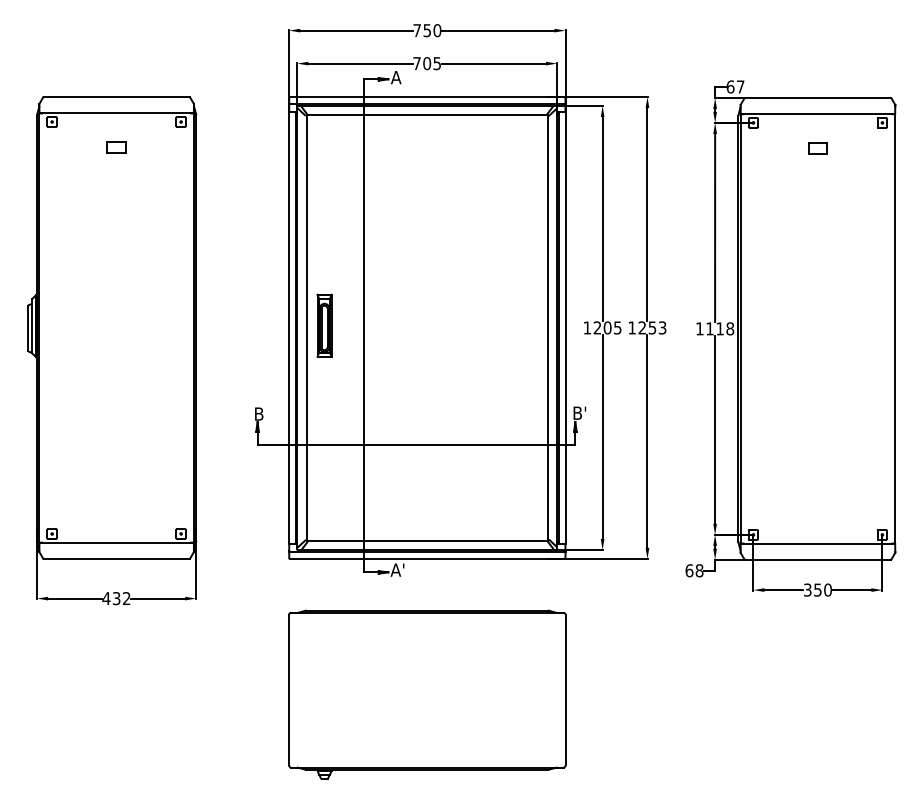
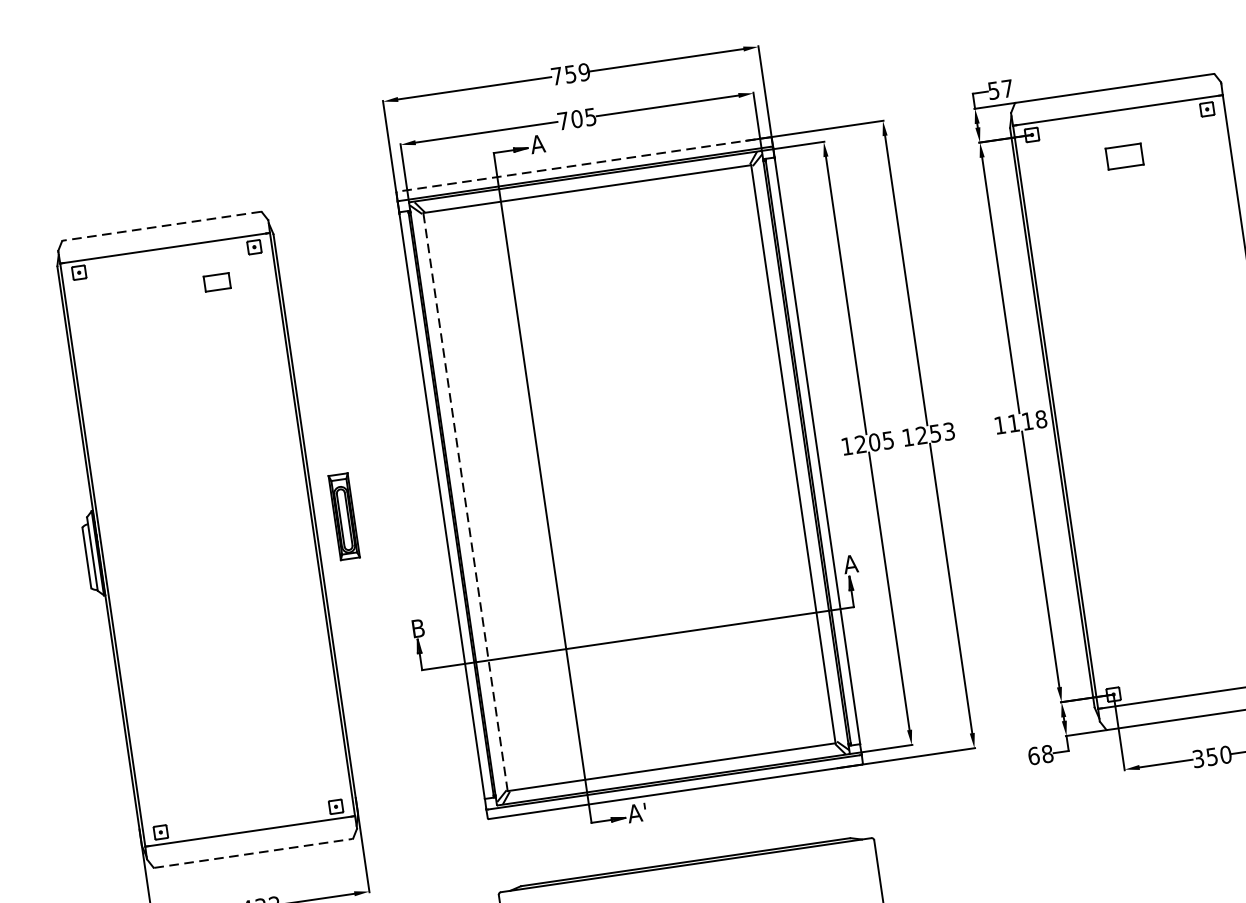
text: (437, 30) -> (584, 72), 750 -> 759
text: (730, 86) -> (993, 90), 67 -> 57
line: (116, 97) -> (161, 226), solid -> dashed
line: (426, 97) -> (582, 165), solid -> dashed
part: (116, 147) -> (217, 282), moved
part: (817, 148) -> (1124, 157), size x1.4
part: (324, 325) -> (344, 516), moved
line: (306, 327) -> (465, 501), solid -> dashed
text: (579, 412) -> (853, 562), B' -> A
line: (116, 558) -> (253, 852), solid -> dashed

